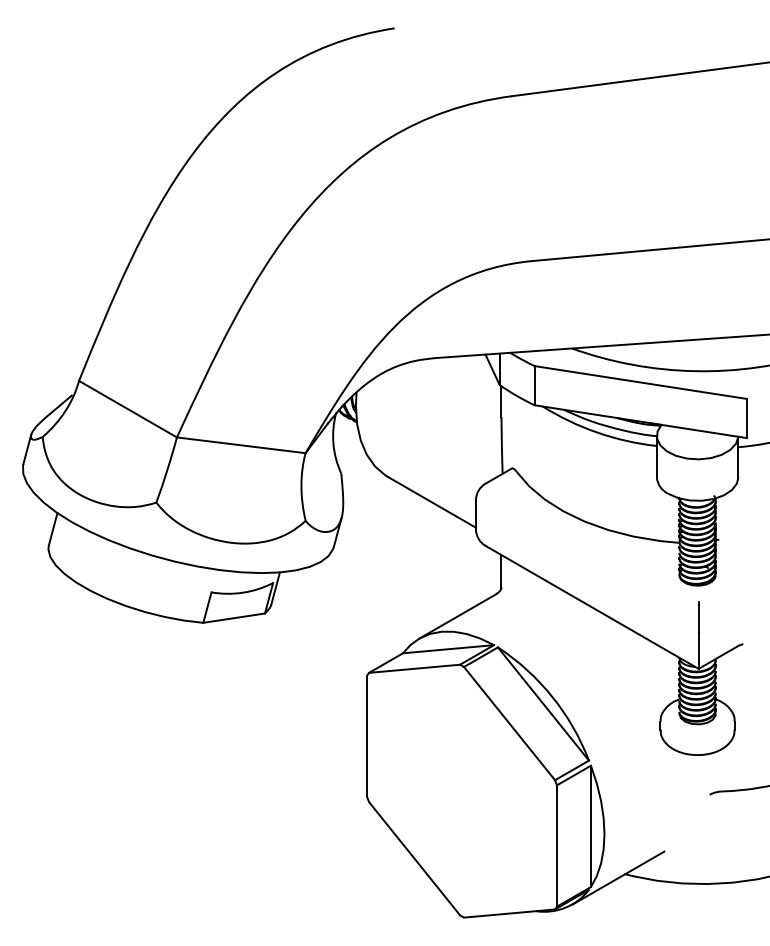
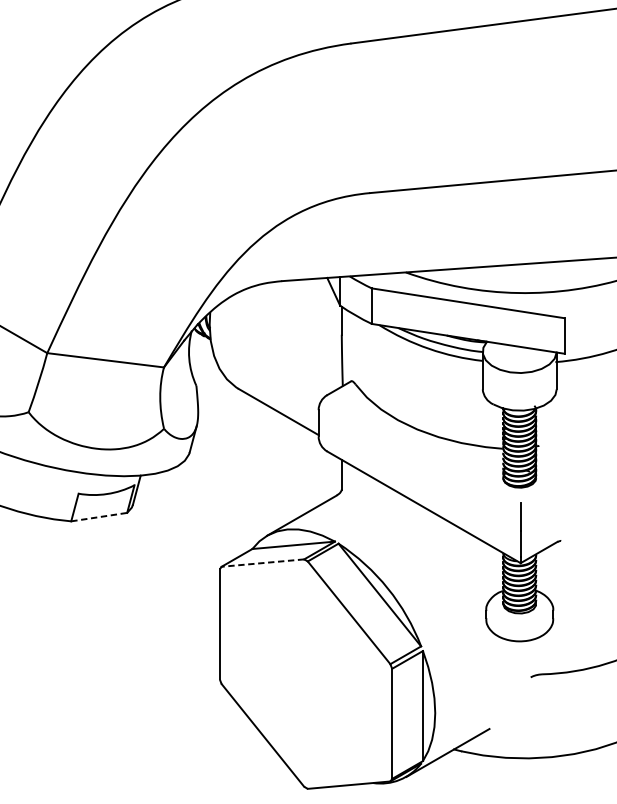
line: (234, 618) -> (99, 517), solid -> dashed
line: (414, 668) -> (262, 562), solid -> dashed

